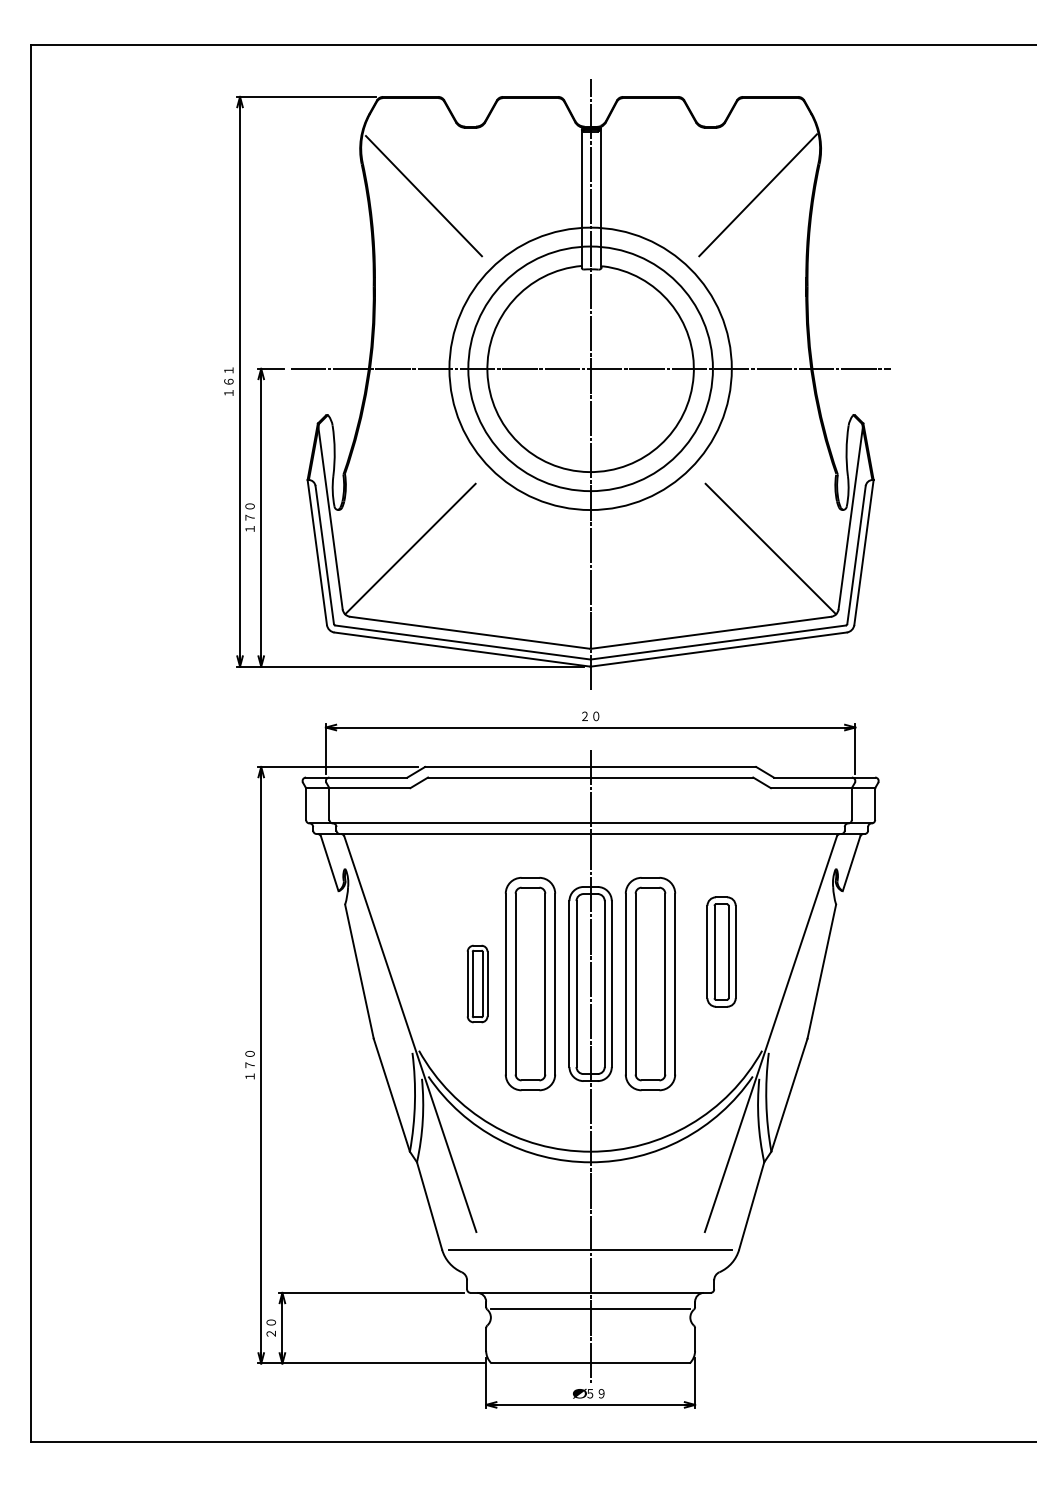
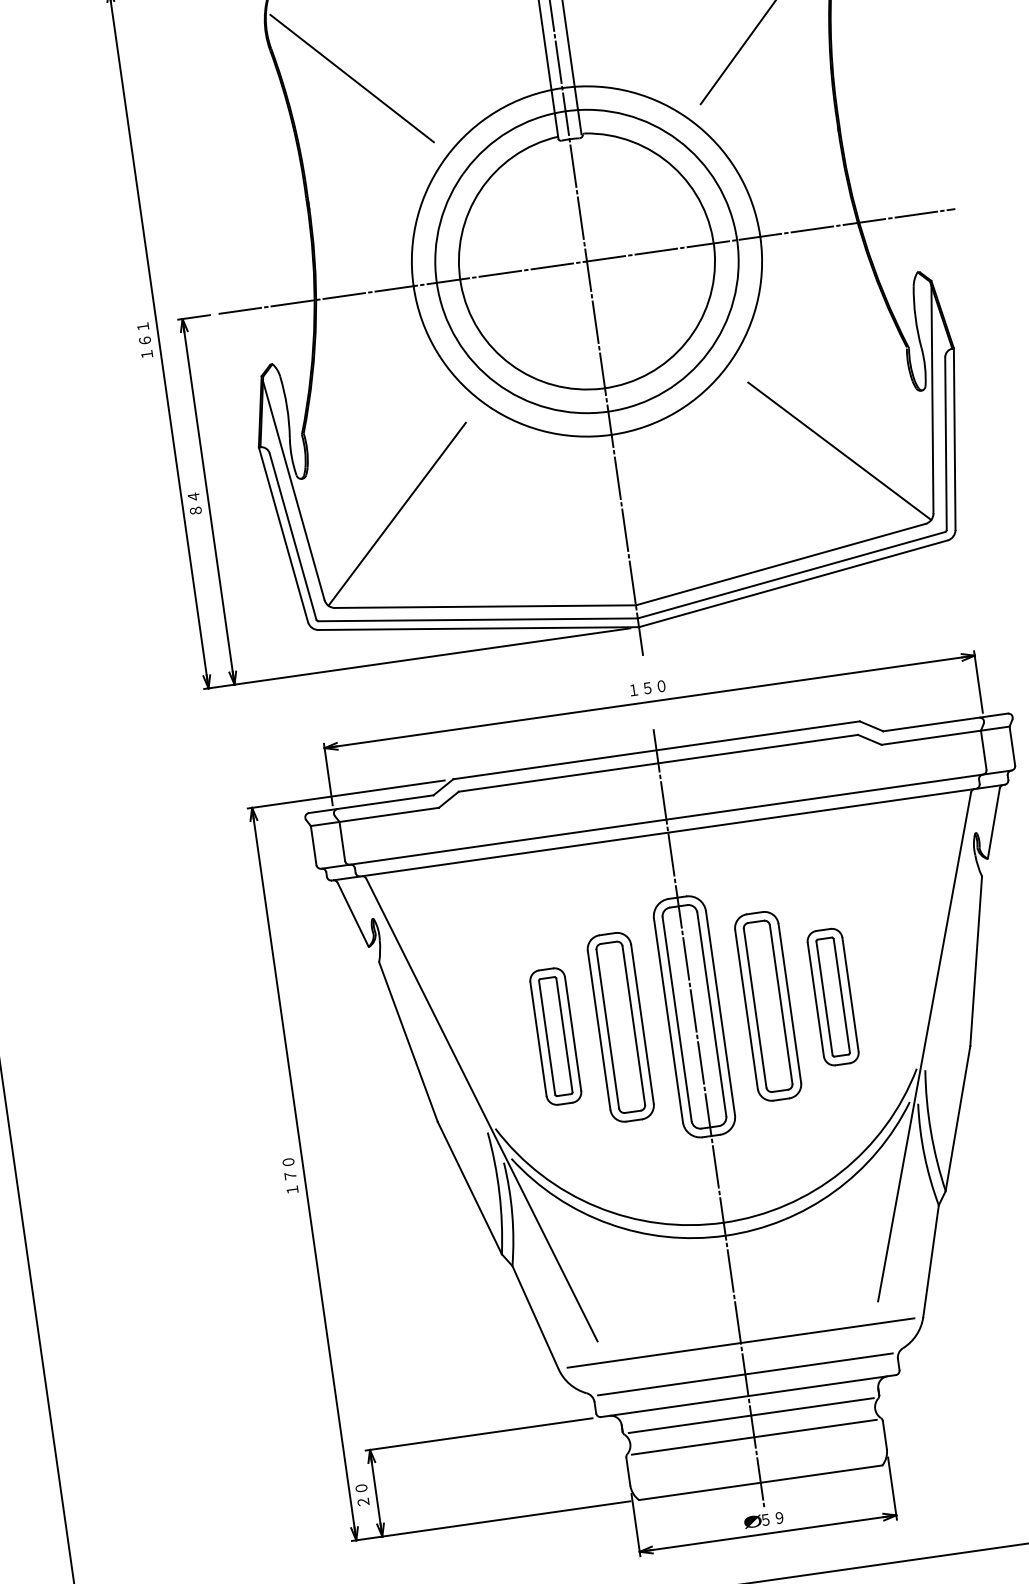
text: (249, 517) -> (194, 503), １７０ -> ８４
text: (590, 716) -> (647, 688), ２０ -> １５０
part: (721, 951) -> (832, 996), moved
part: (477, 983) -> (555, 1035), size x1.43
part: (530, 983) -> (620, 1026), size x0.71
part: (650, 983) -> (767, 1005), size x0.71
line: (590, 1275) -> (745, 1374), added
line: (590, 1326) -> (754, 1437), added

